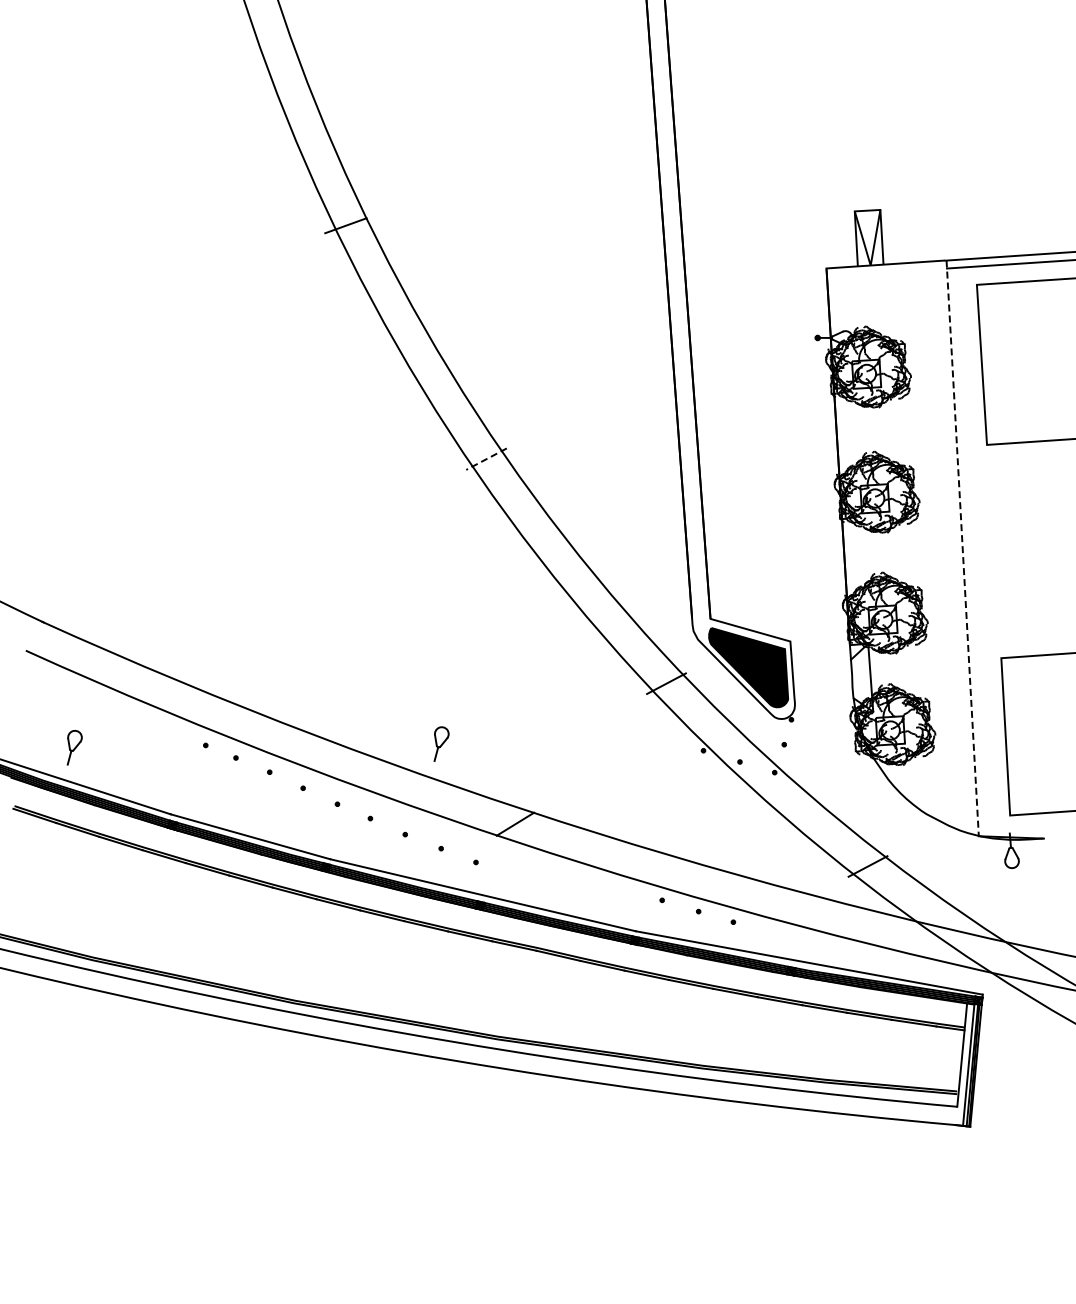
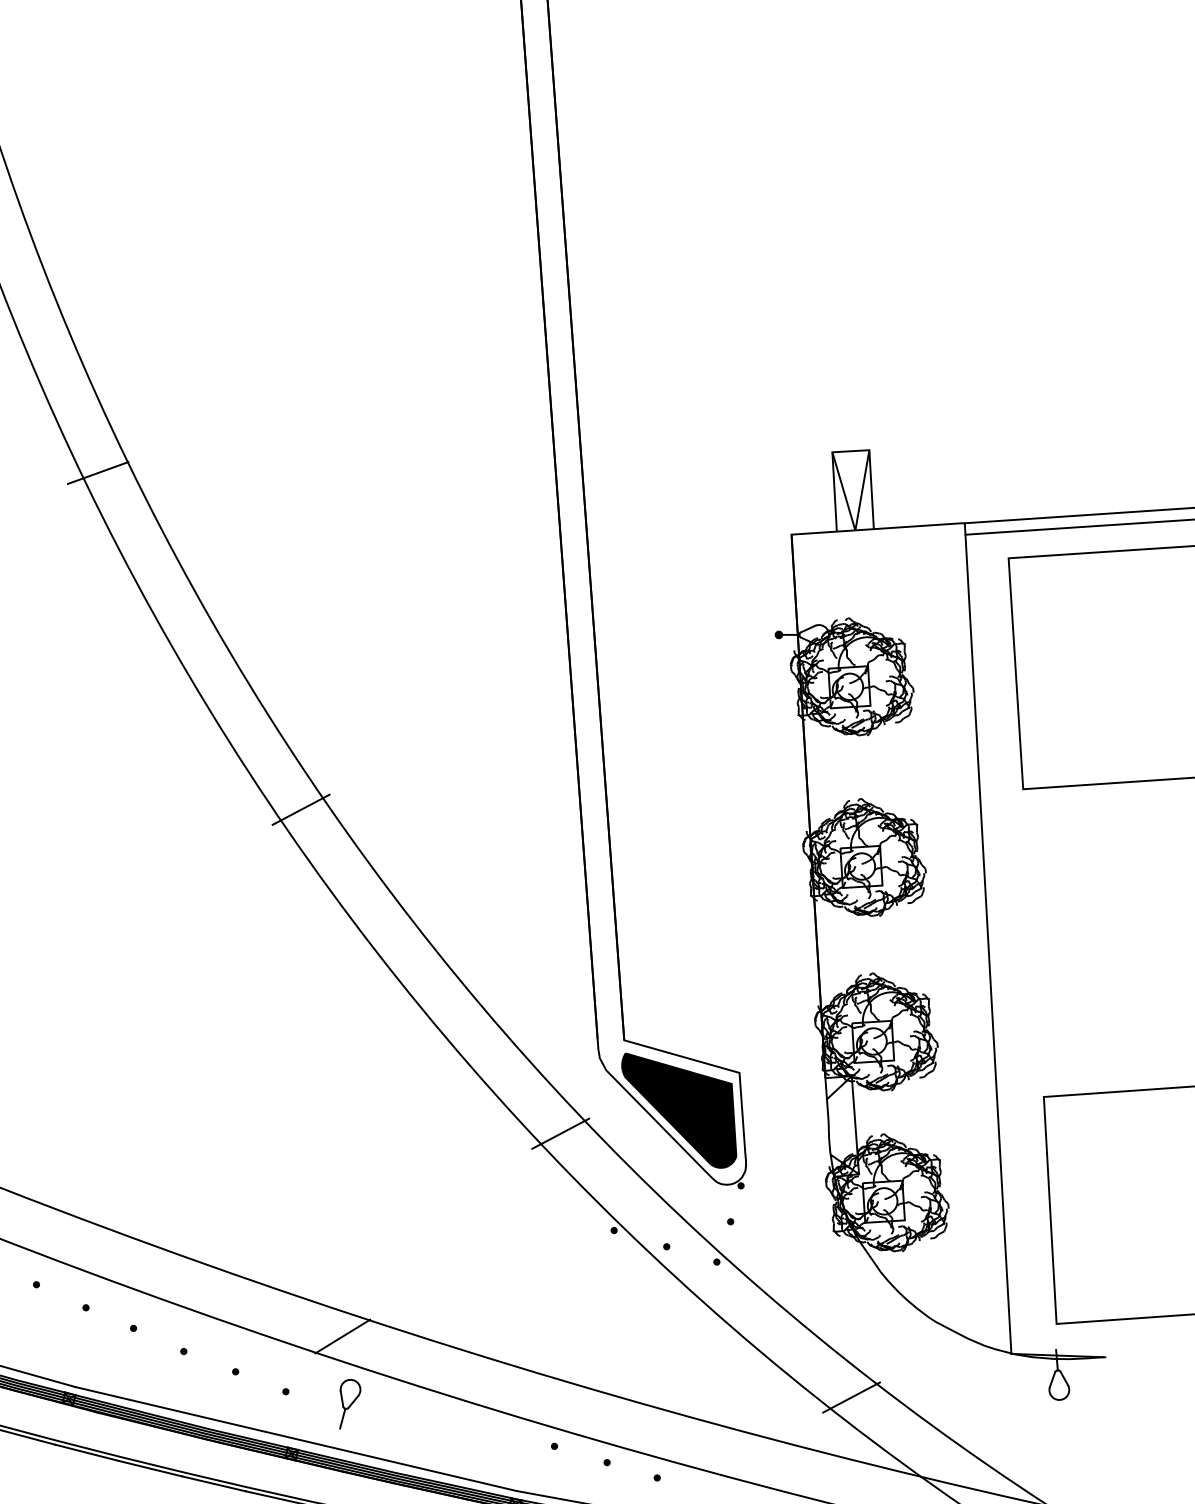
line: (486, 459) -> (301, 810), dashed -> solid
line: (962, 548) -> (987, 938), dashed -> solid
part: (441, 743) -> (350, 1403), moved

